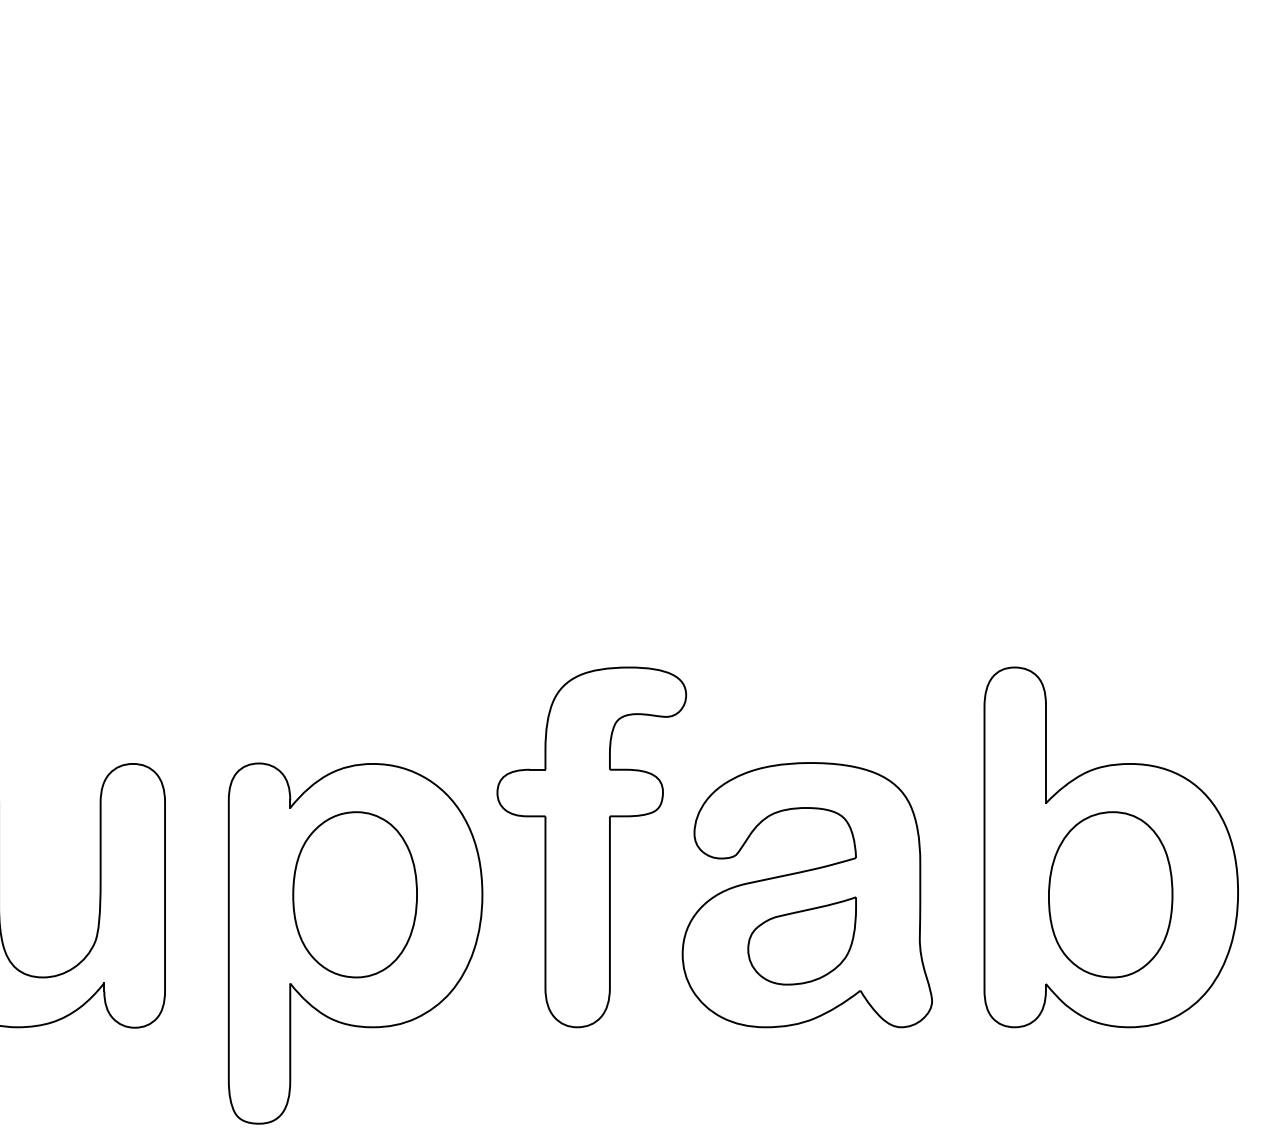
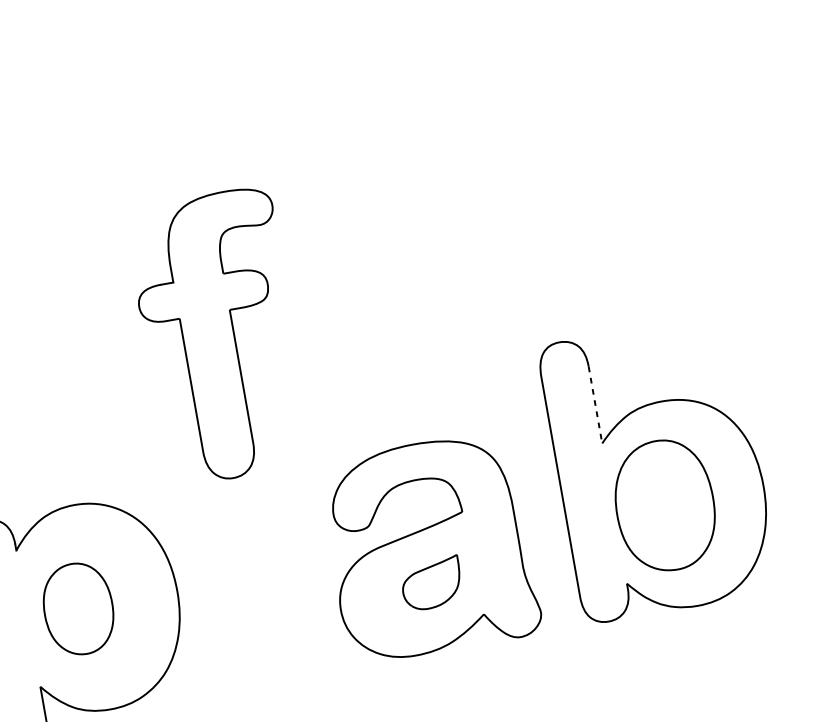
line: (1045, 754) -> (595, 405), solid -> dashed
part: (591, 847) -> (219, 336), moved
part: (354, 894) -> (78, 608), size x0.7
part: (801, 940) -> (431, 583), size x0.7

